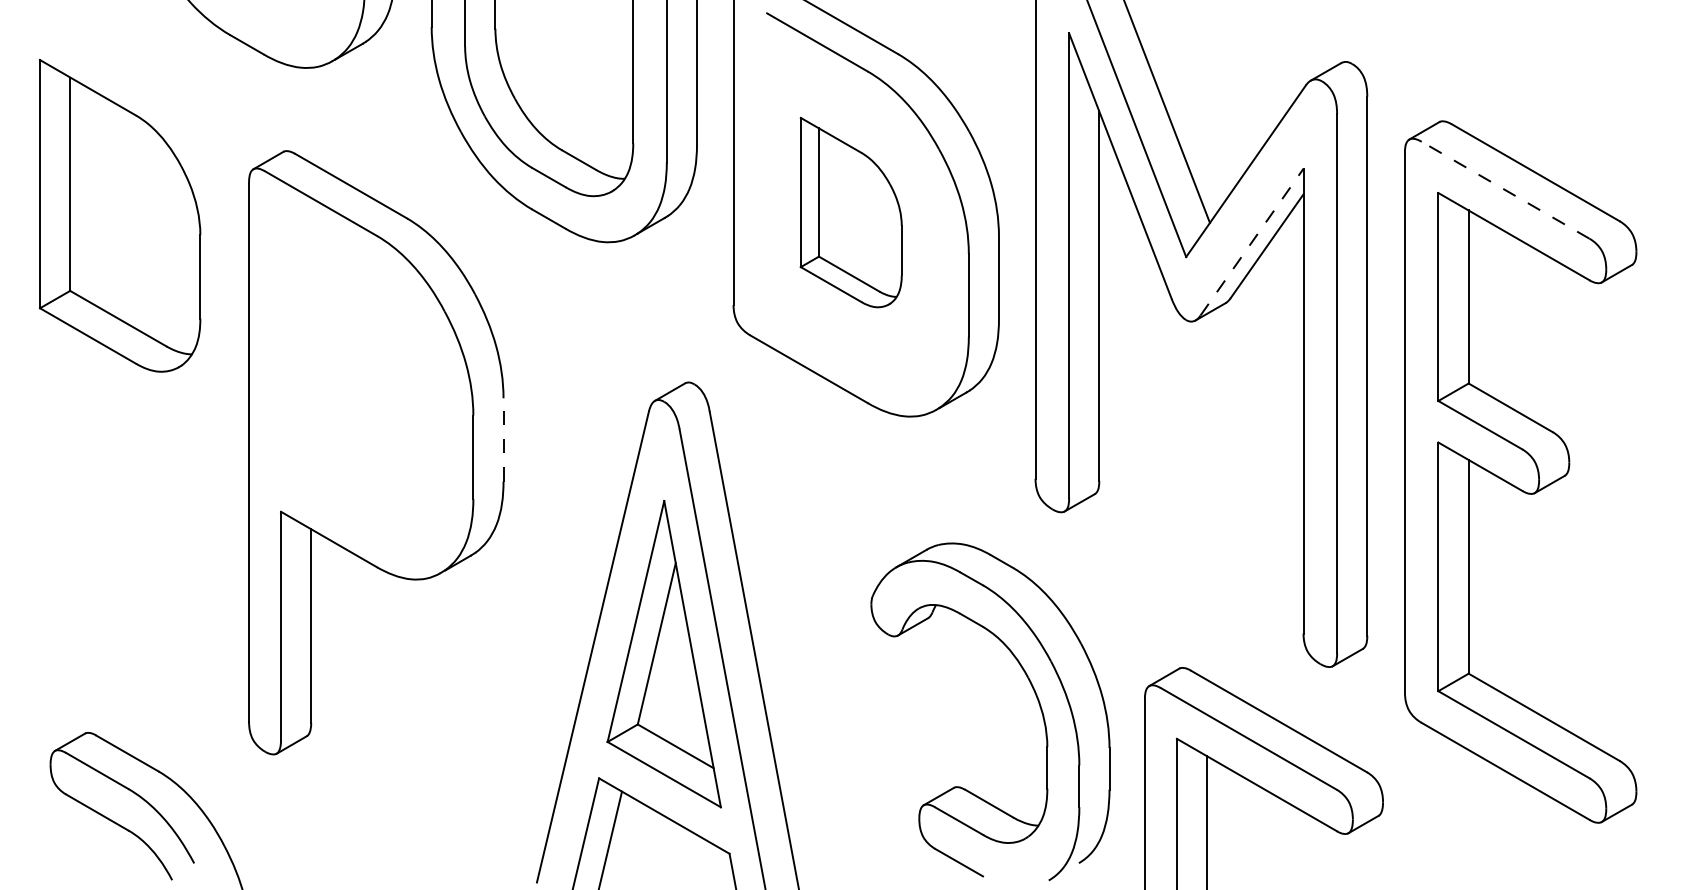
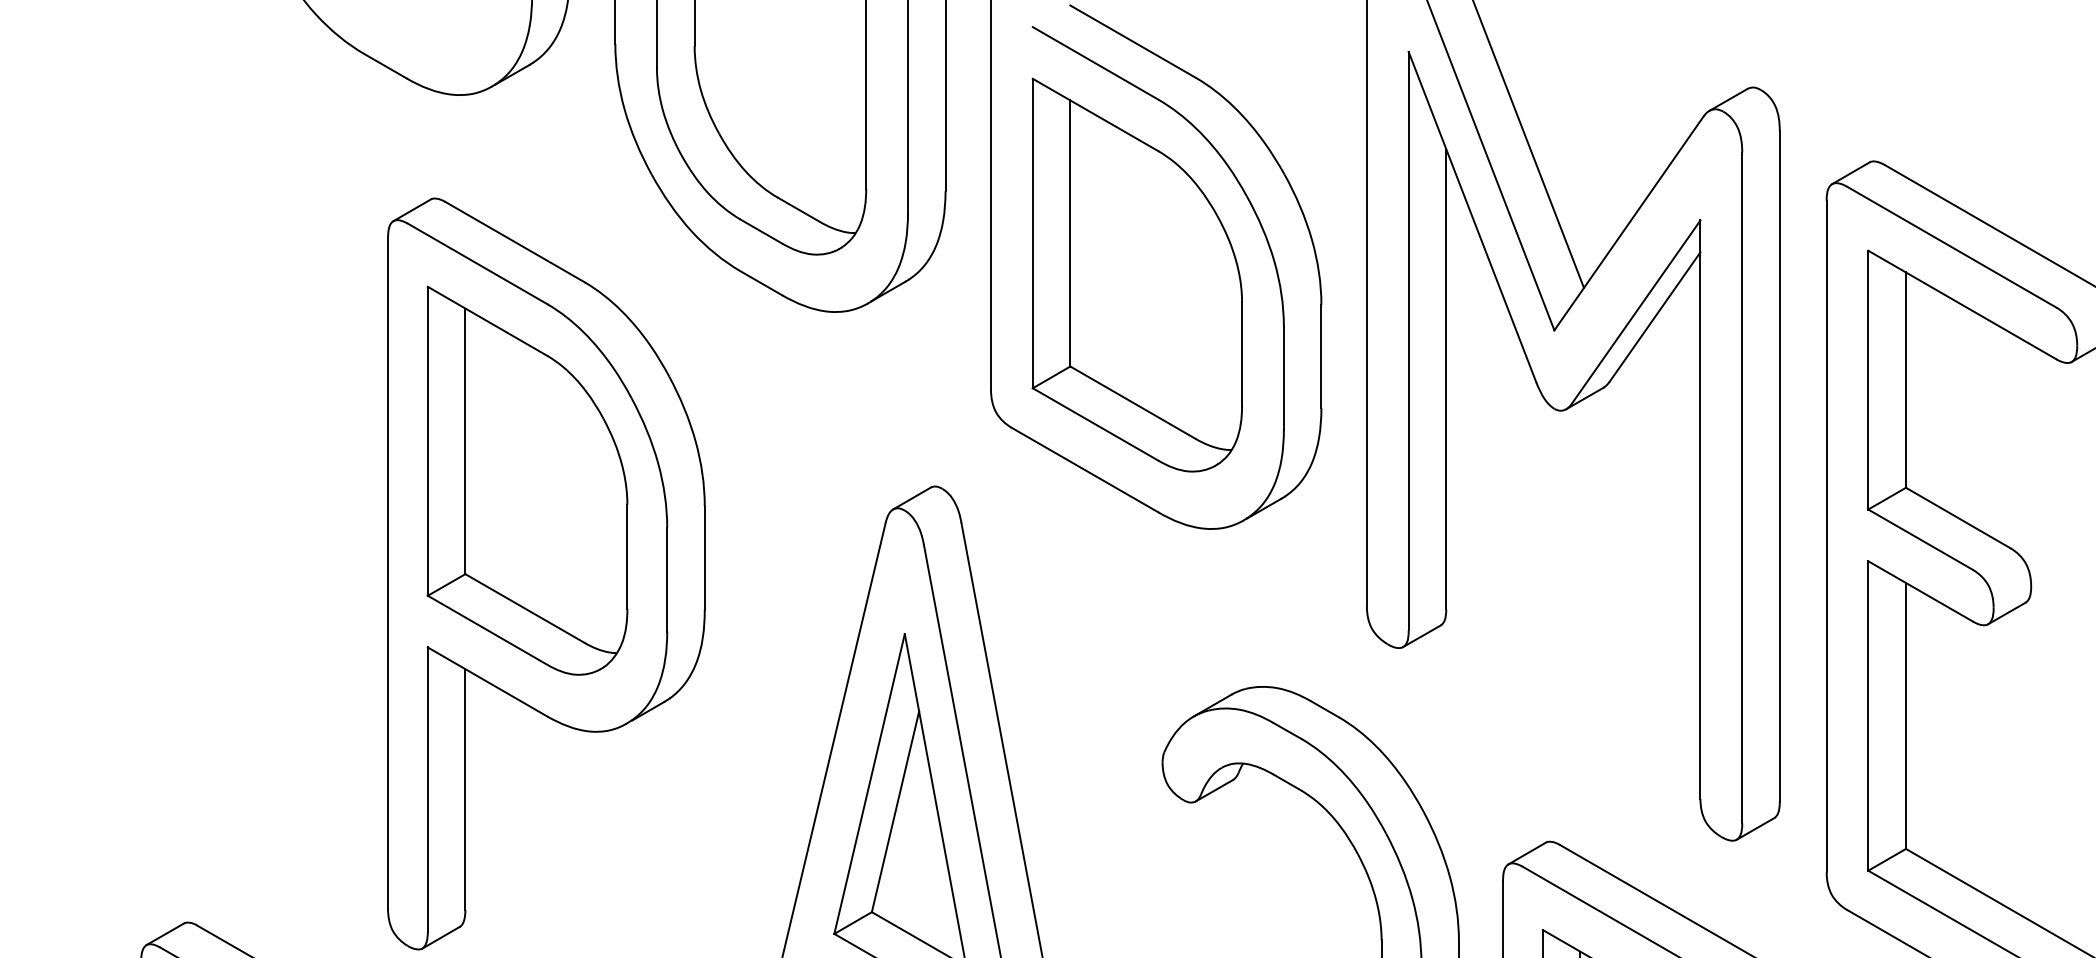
line: (1505, 190) -> (1951, 247), dashed -> solid
part: (851, 212) -> (1137, 274), size x1.67
part: (120, 215) -> (527, 480), moved
line: (1252, 242) -> (1636, 312), dashed -> solid
line: (503, 439) -> (704, 557), dashed -> solid

